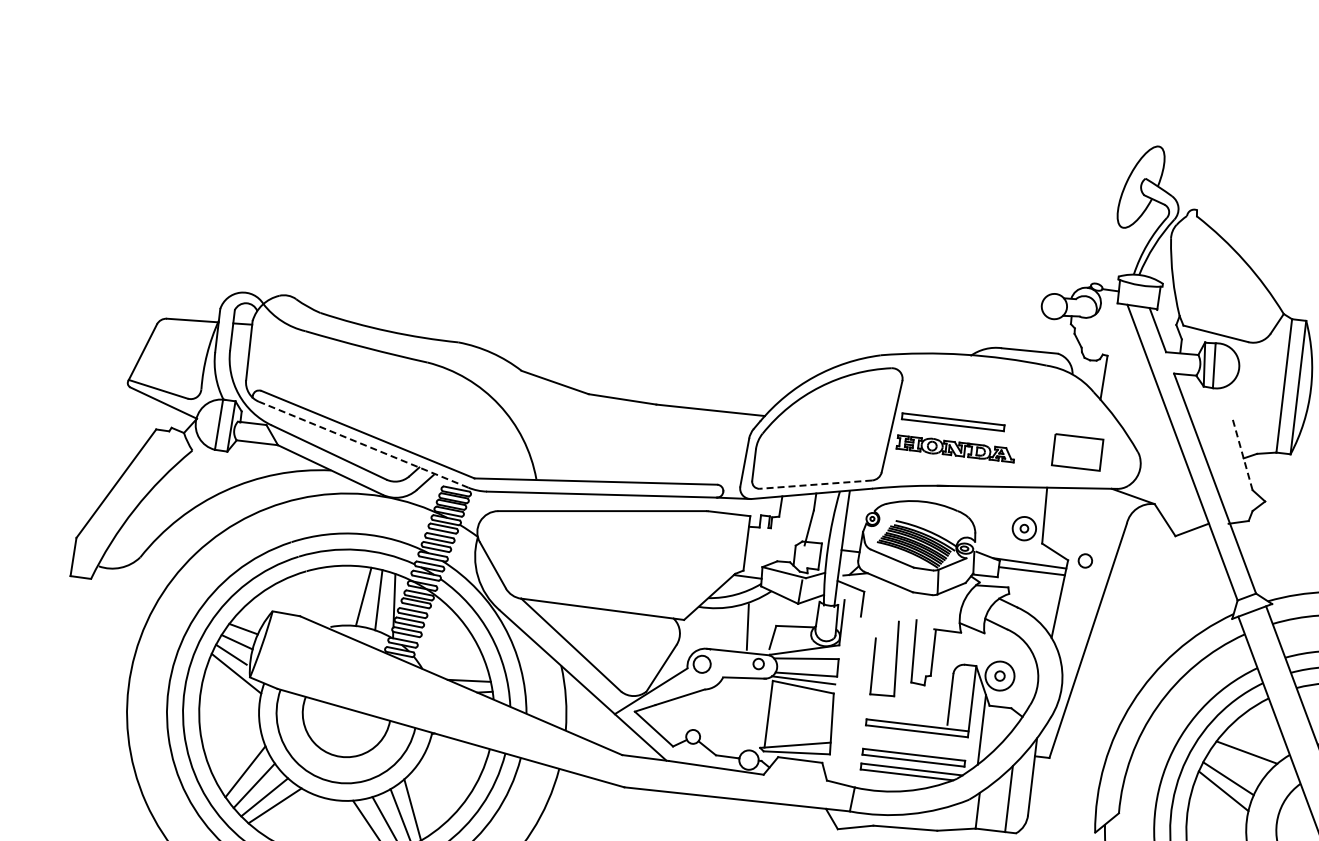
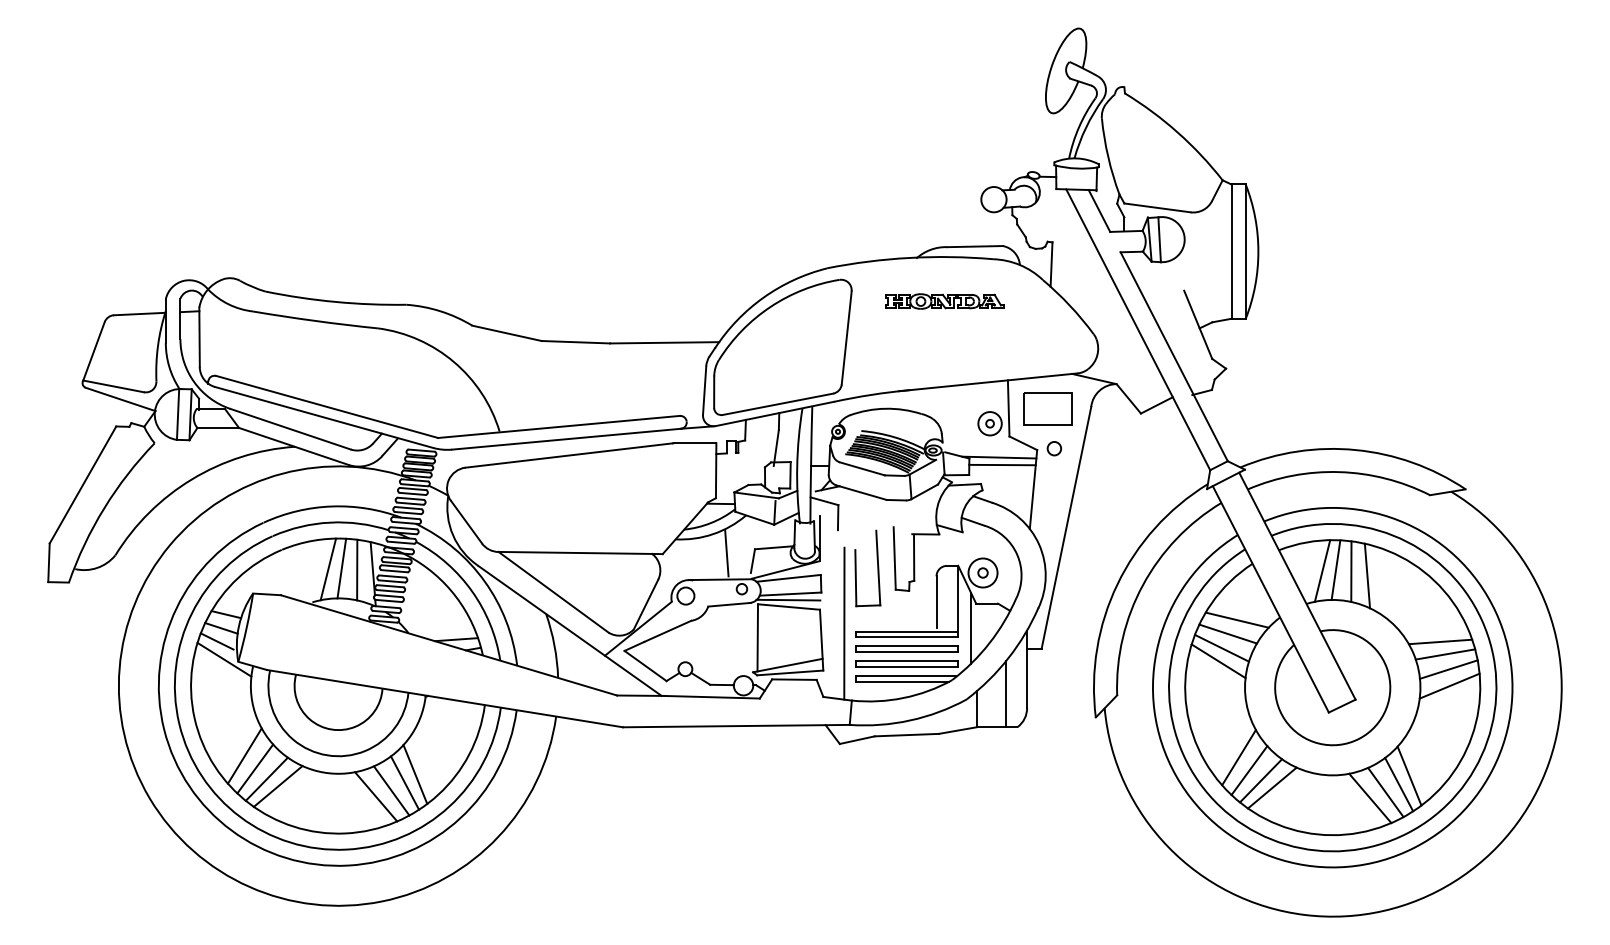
part: (952, 421) -> (906, 648), moved
line: (363, 444) -> (323, 417), dashed -> solid
part: (955, 448) -> (944, 301), moved
part: (1077, 452) -> (1047, 408), moved
line: (1242, 454) -> (1198, 324), dashed -> solid
line: (815, 484) -> (777, 404), dashed -> solid
line: (350, 596) -> (328, 569), added
line: (856, 710) -> (844, 623), added
line: (1235, 764) -> (1227, 633), added

